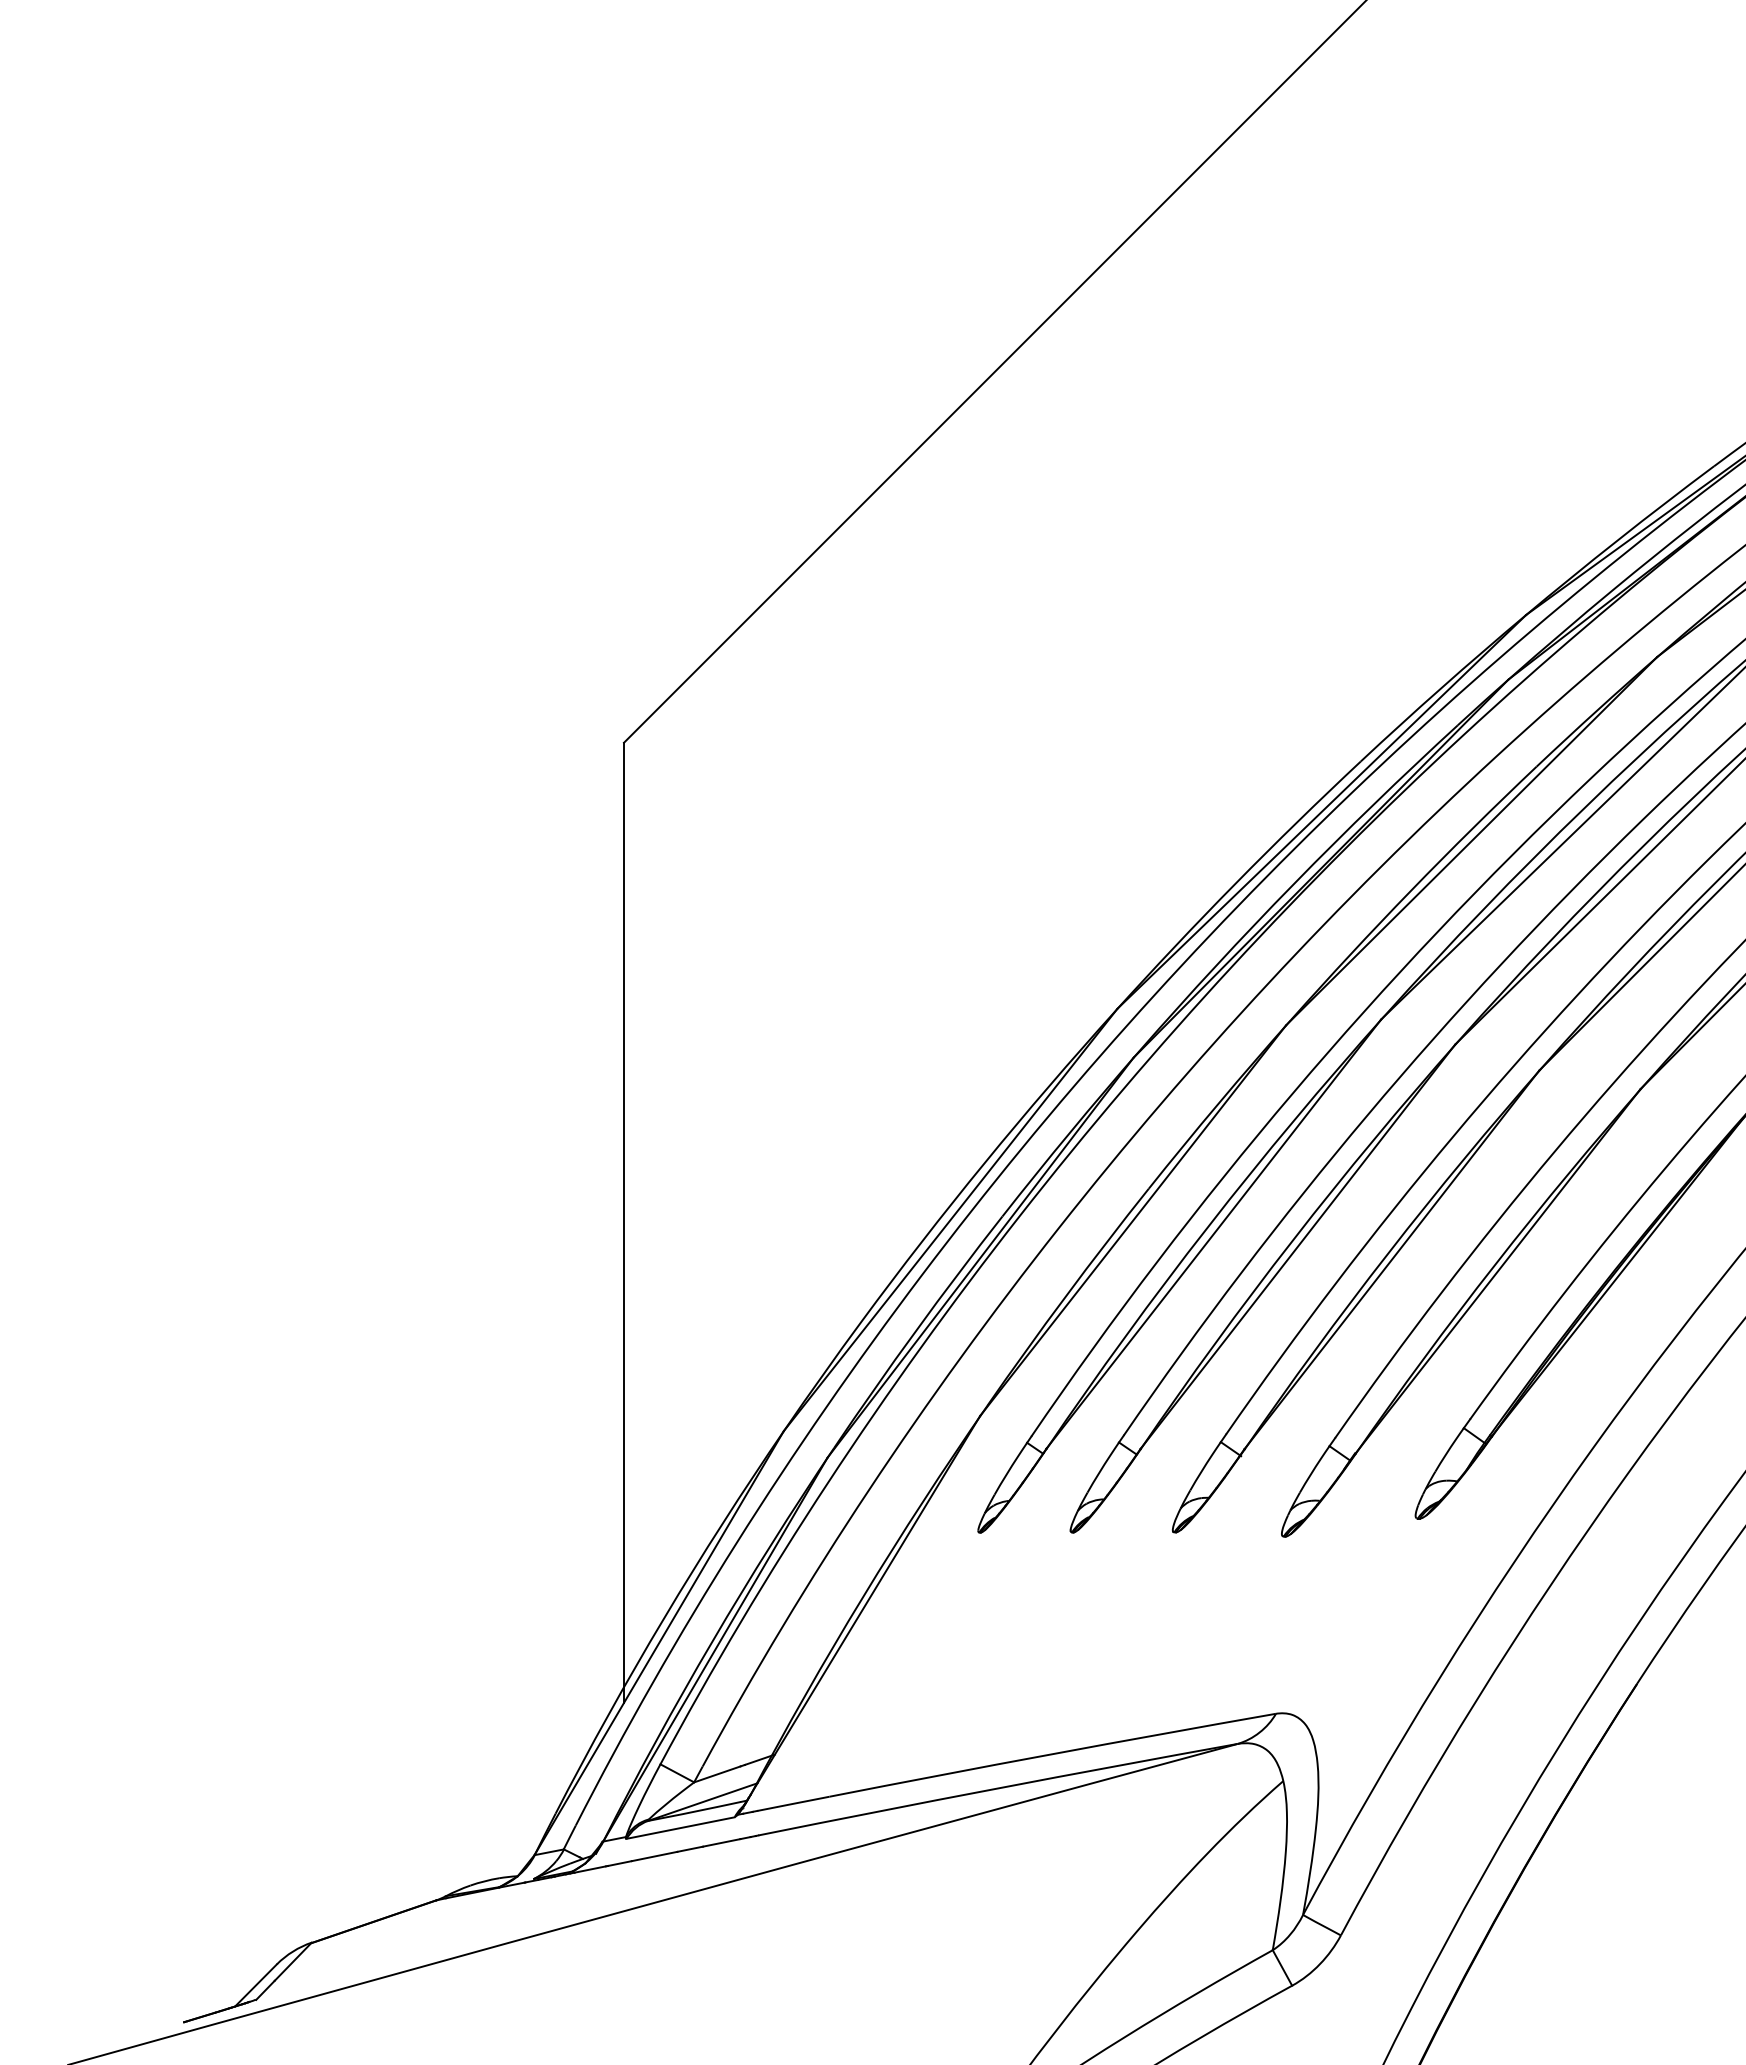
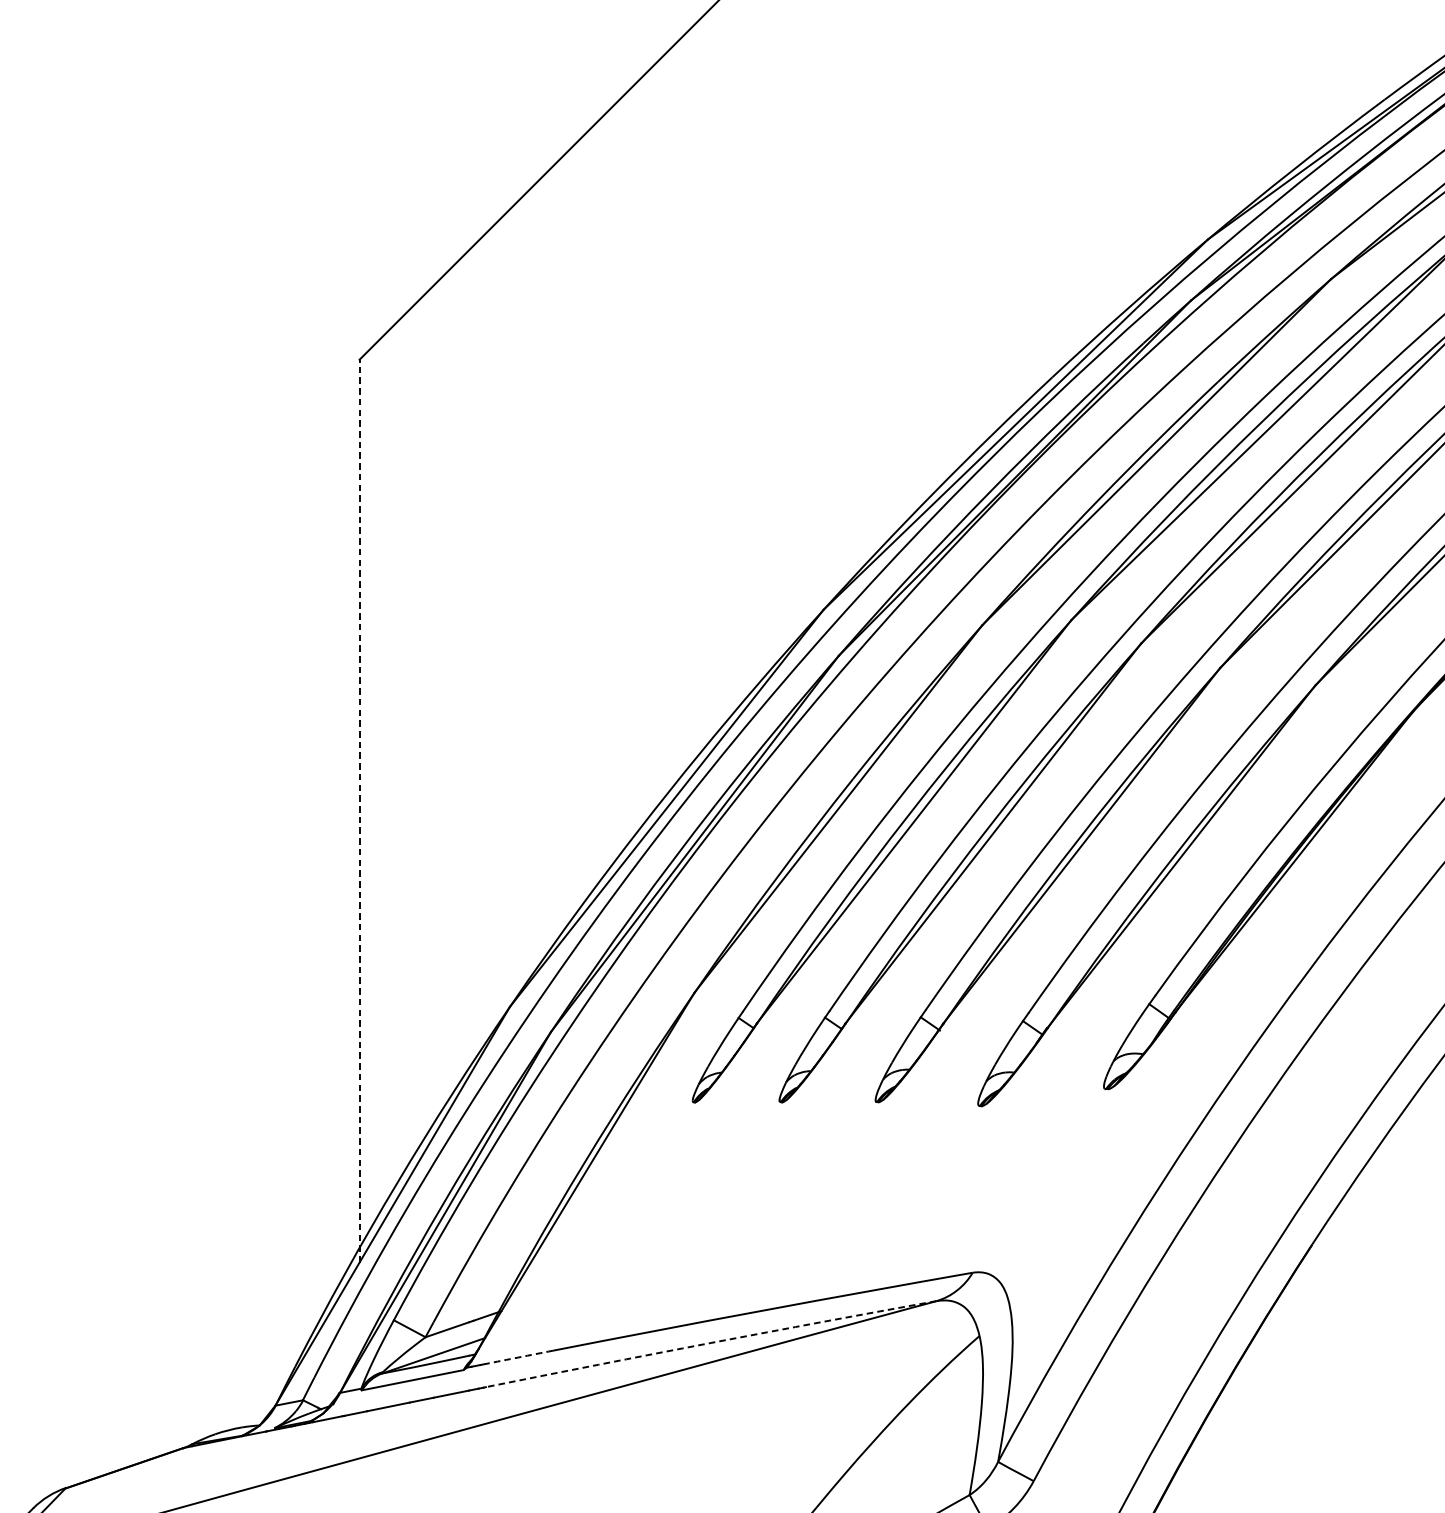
line: (623, 1222) -> (359, 810), solid -> dashed
arc: (997, 1788) -> (710, 1343), solid -> dashed
arc: (793, 1803) -> (518, 1357), solid -> dashed

